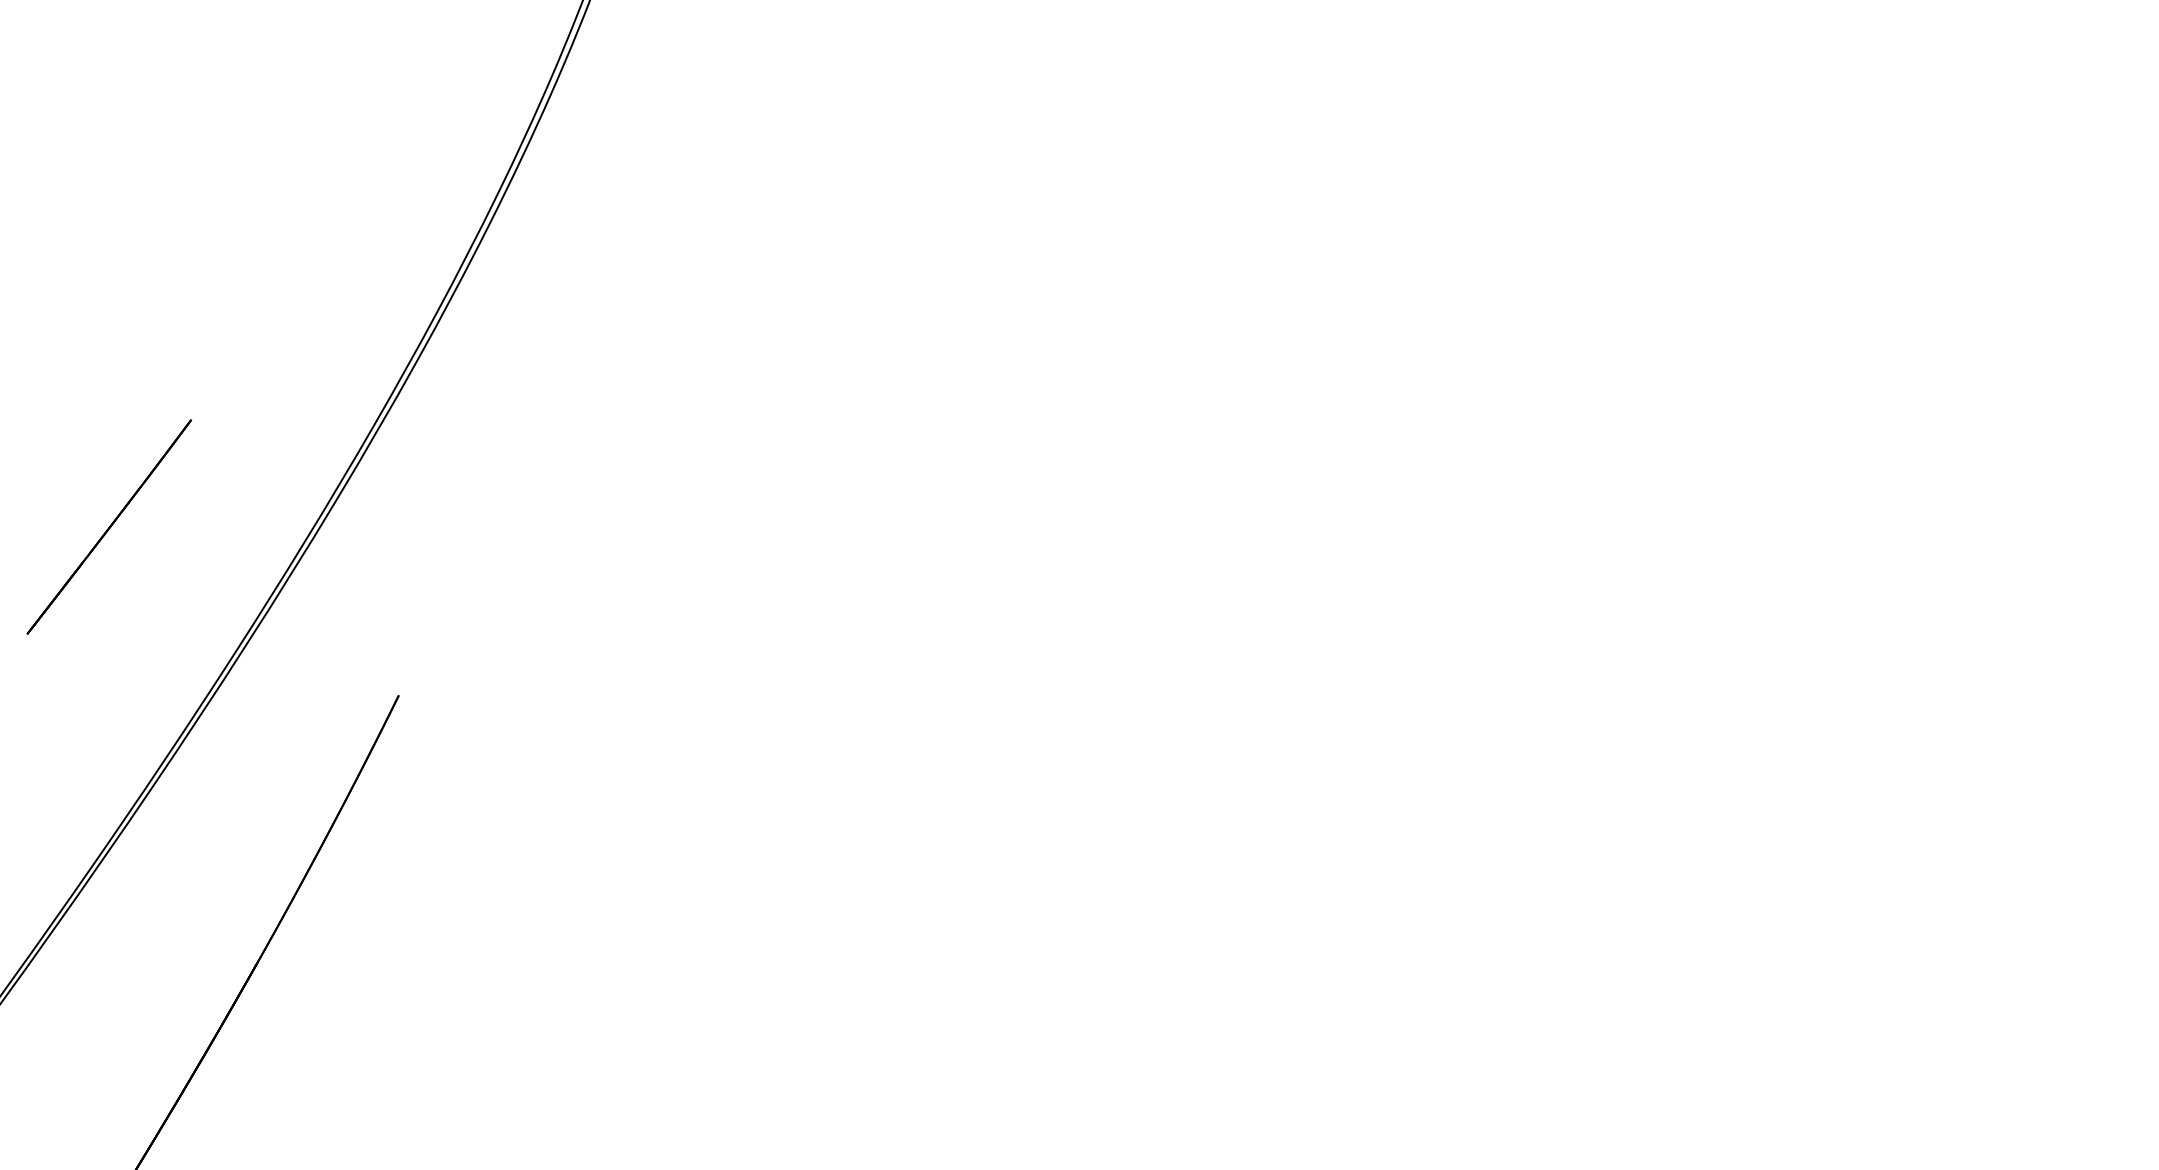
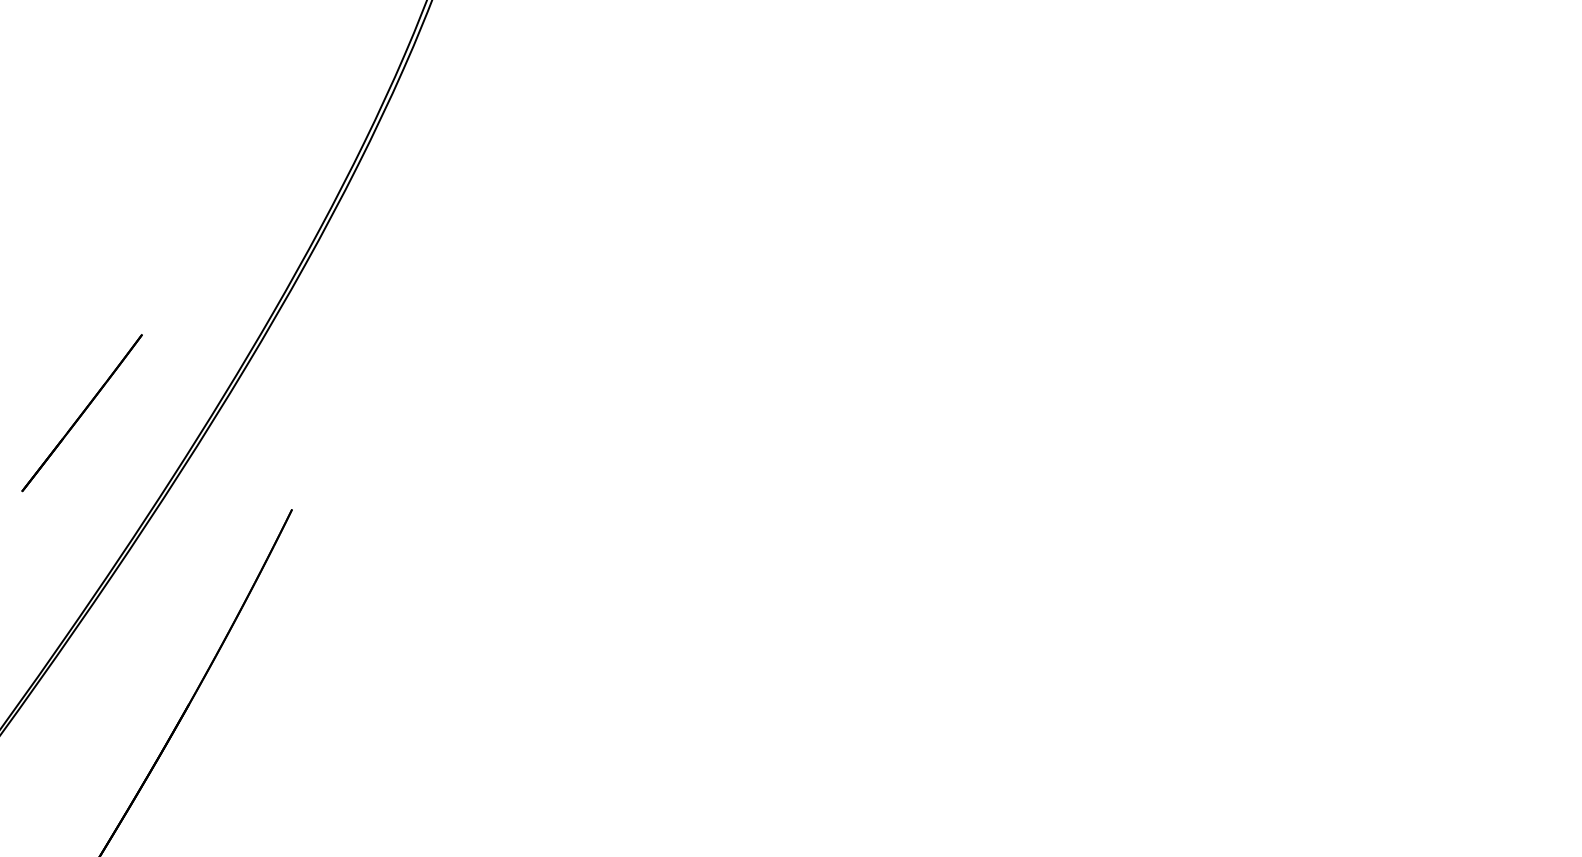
line: (109, 526) -> (82, 412), moved

